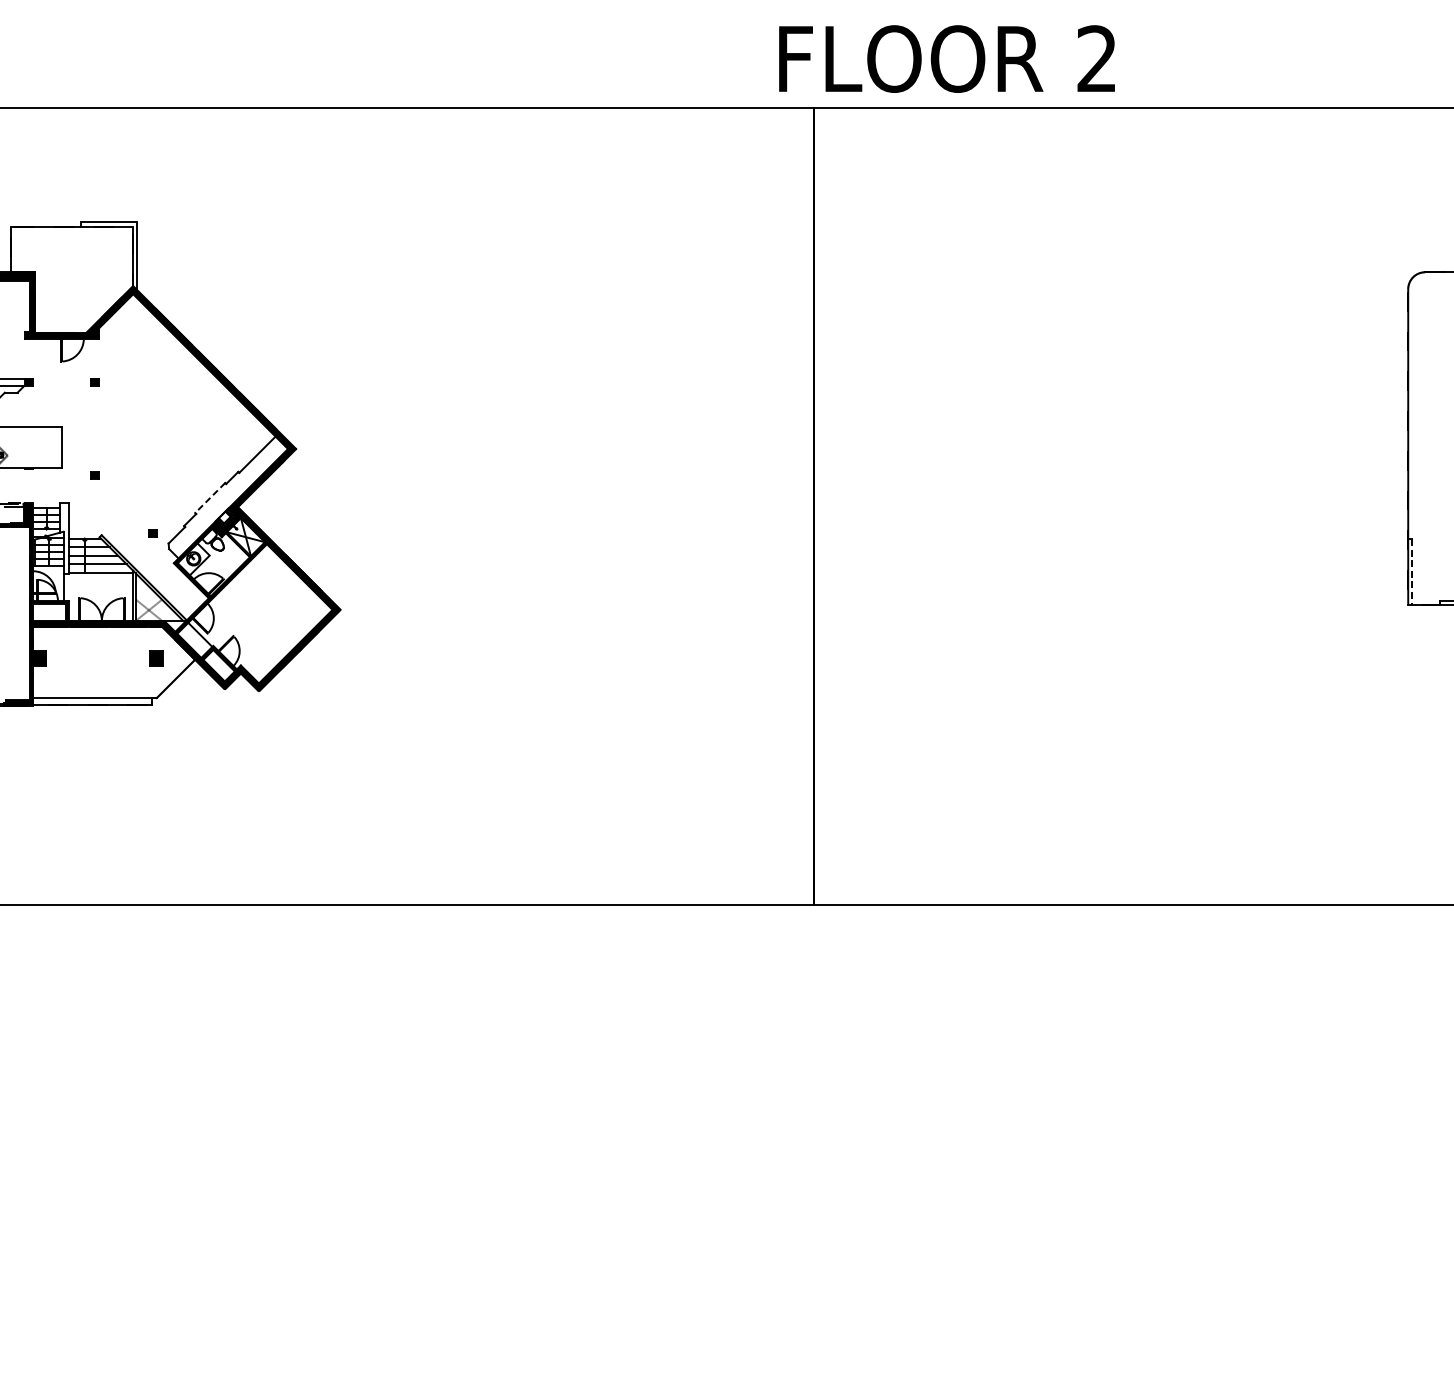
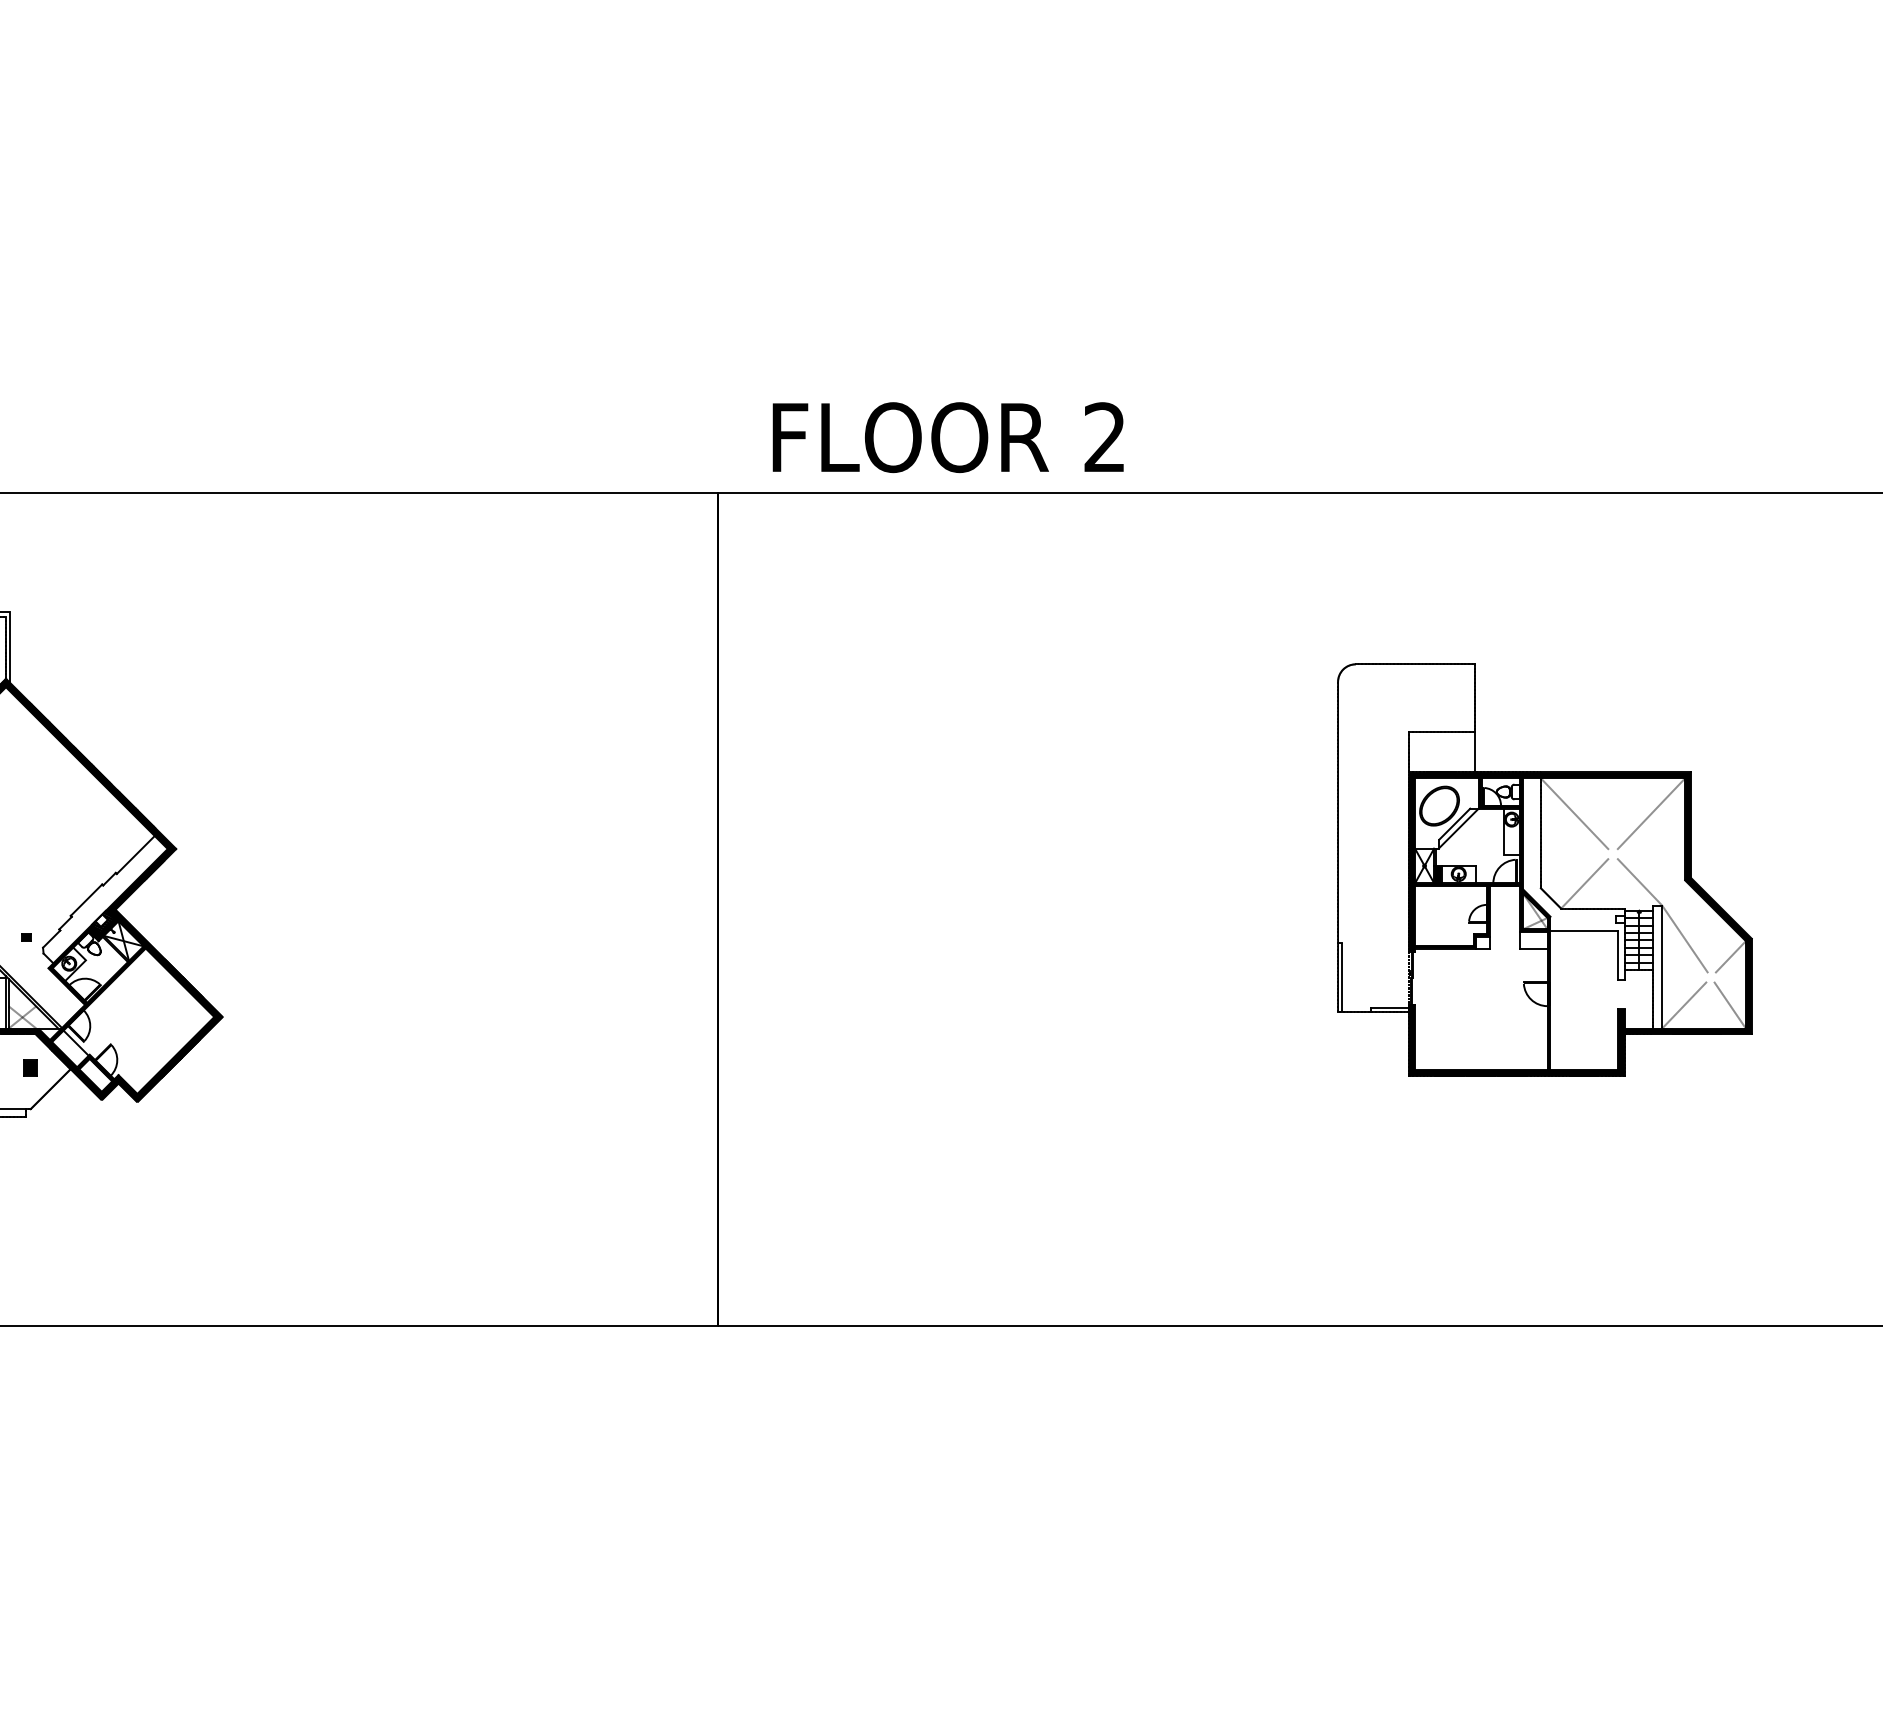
text: (946, 58) -> (947, 437), moved
line: (210, 498) -> (86, 900), dashed -> solid
line: (1412, 572) -> (1342, 978), dashed -> solid

